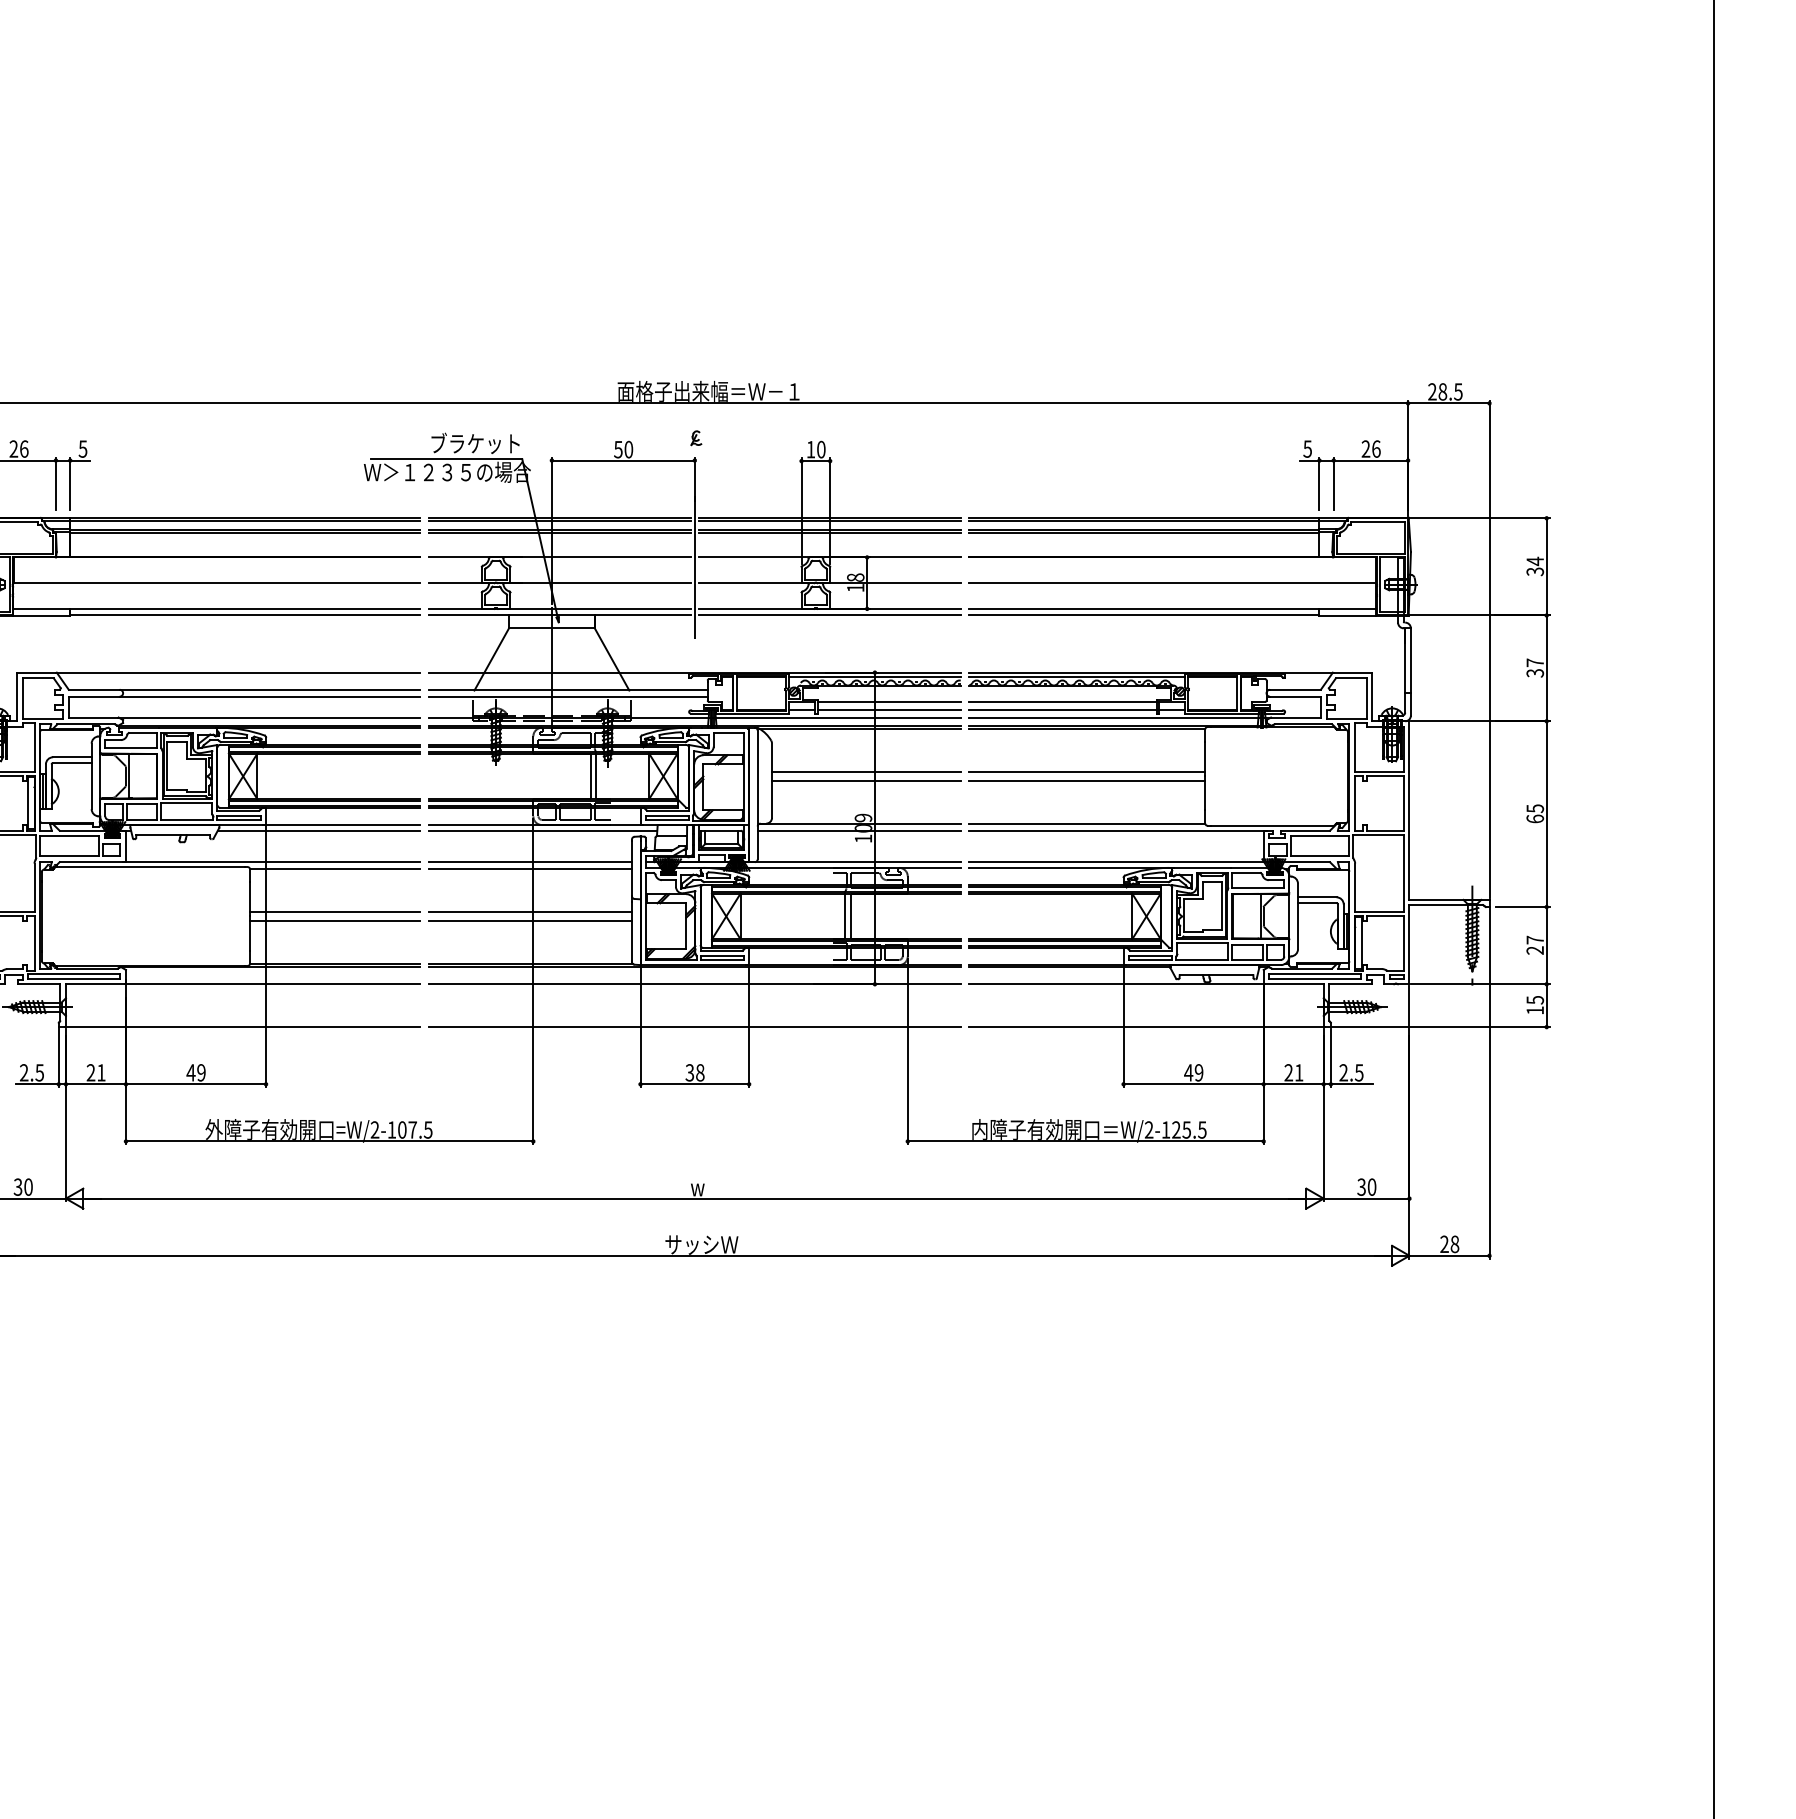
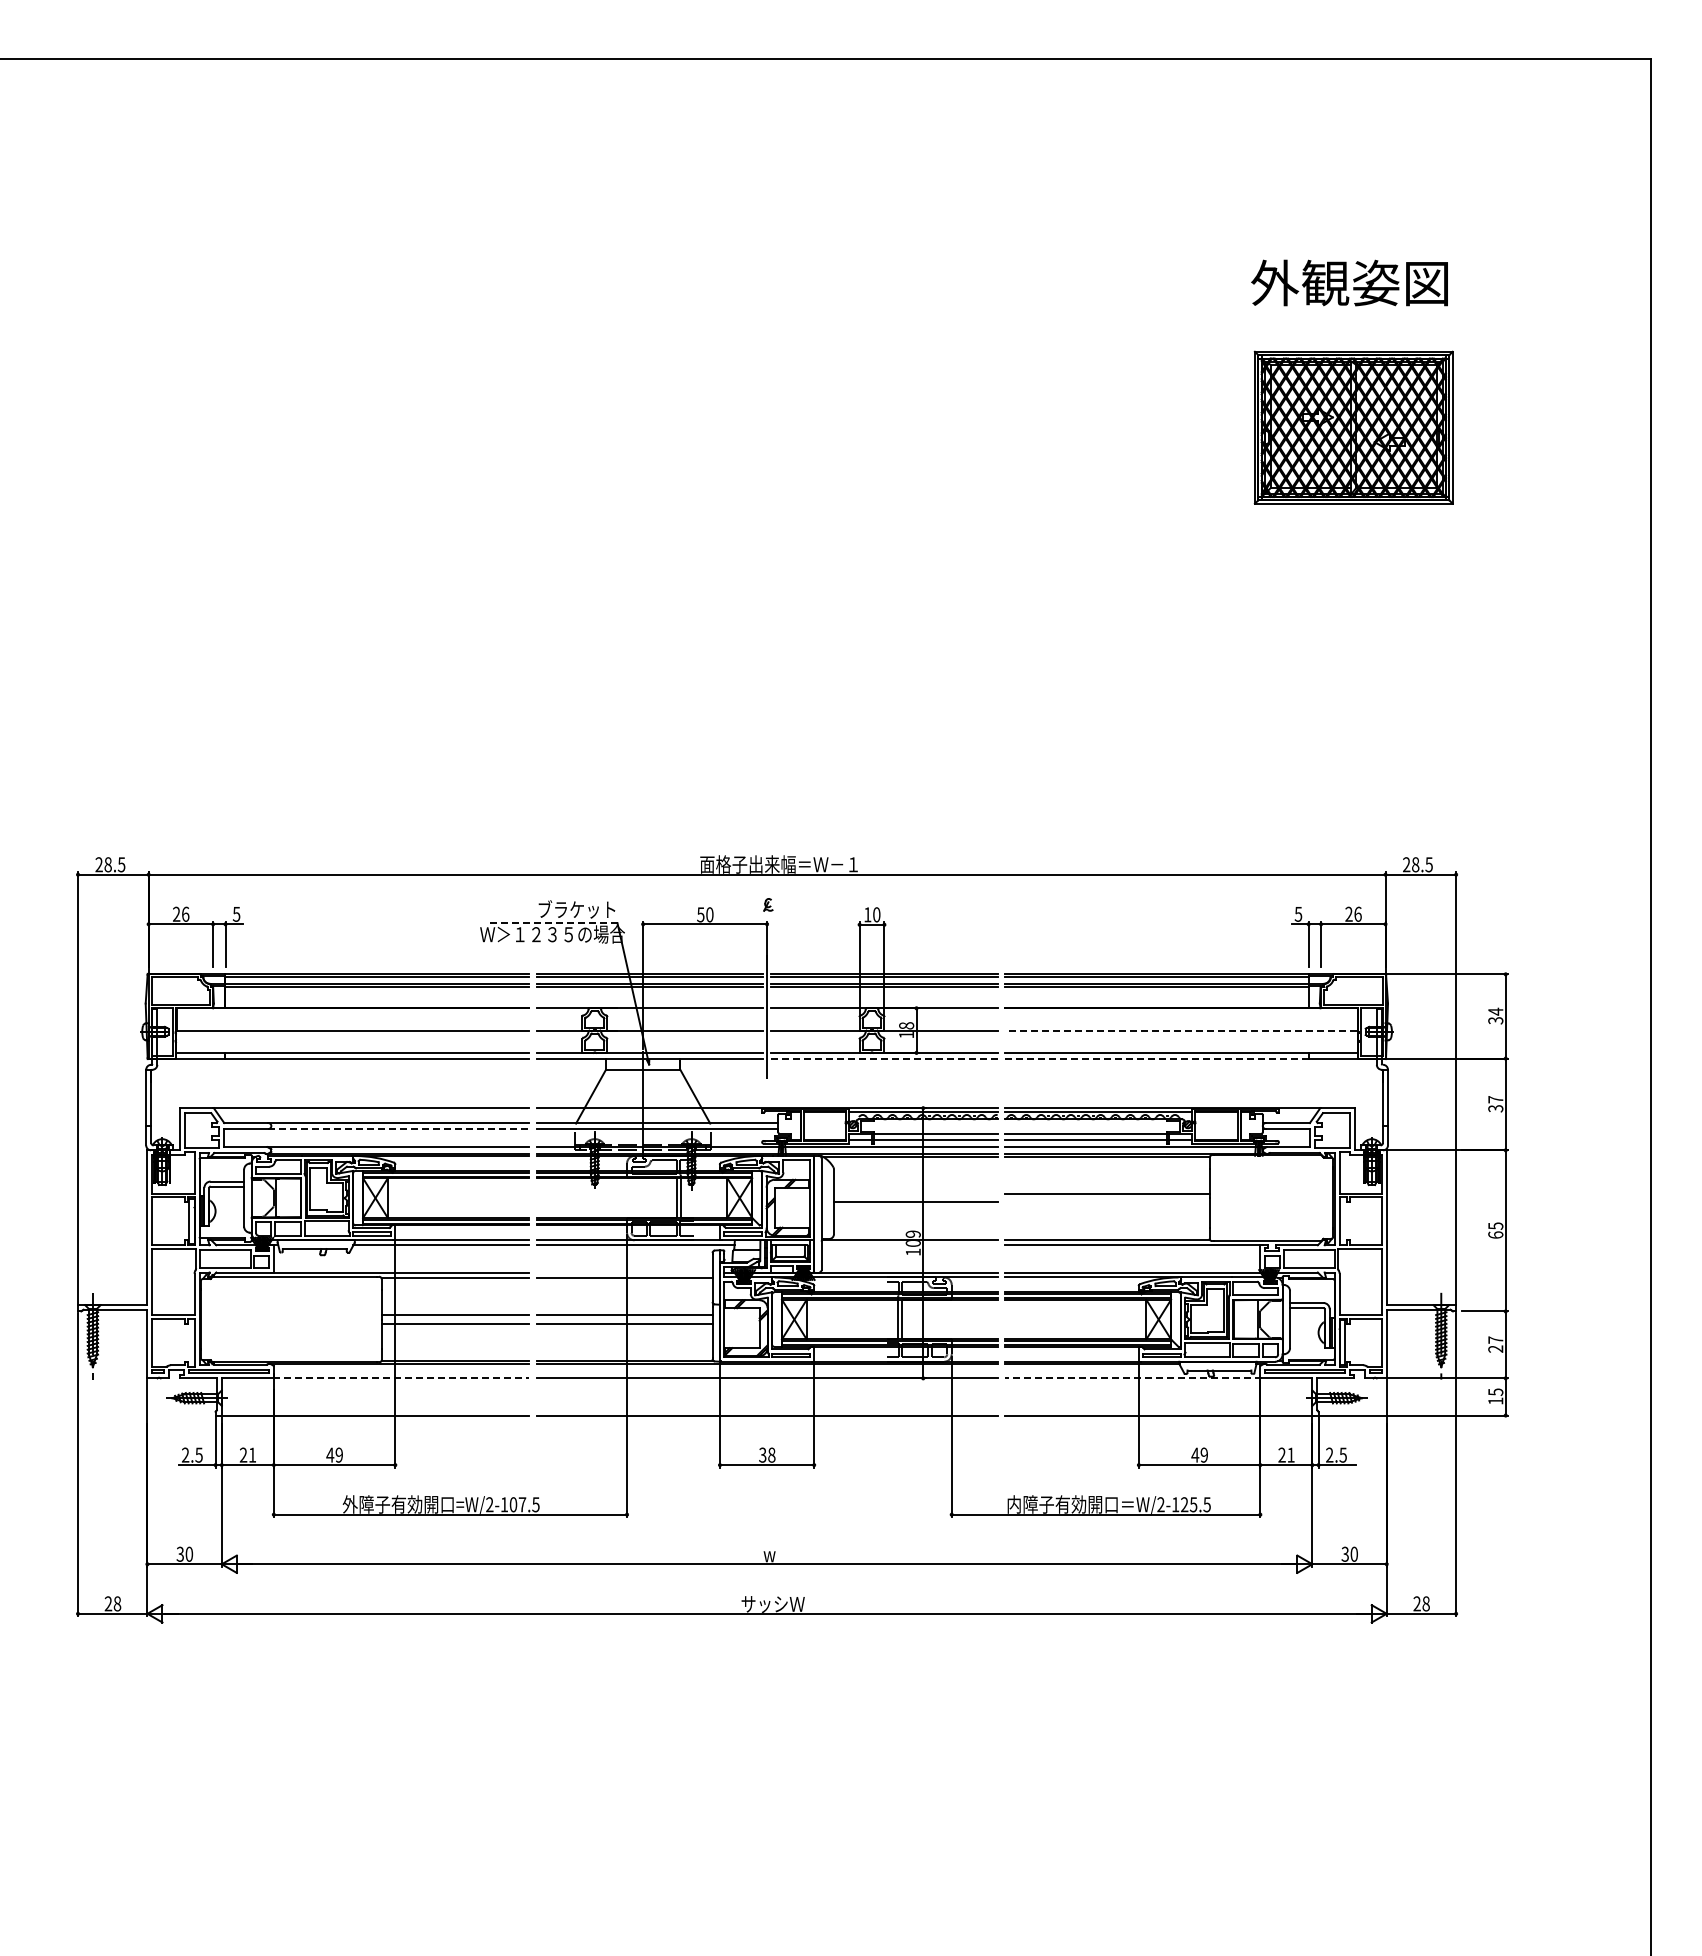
line: (446, 459) -> (551, 923), solid -> dashed
line: (1172, 583) -> (1181, 1030), solid -> dashed
line: (830, 615) -> (884, 1058), solid -> dashed
line: (1143, 615) -> (1156, 1058), solid -> dashed
line: (270, 697) -> (399, 1129), solid -> dashed
line: (865, 771) -> (915, 1193), removed
line: (1087, 781) -> (1107, 1202), removed
line: (859, 831) -> (909, 1245), removed
line: (530, 862) -> (624, 1272), removed
line: (273, 984) -> (401, 1378), solid -> dashed
line: (1116, 984) -> (1132, 1378), solid -> dashed

